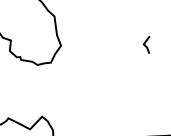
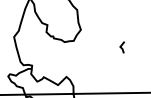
line: (146, 45) -> (122, 47), moved

